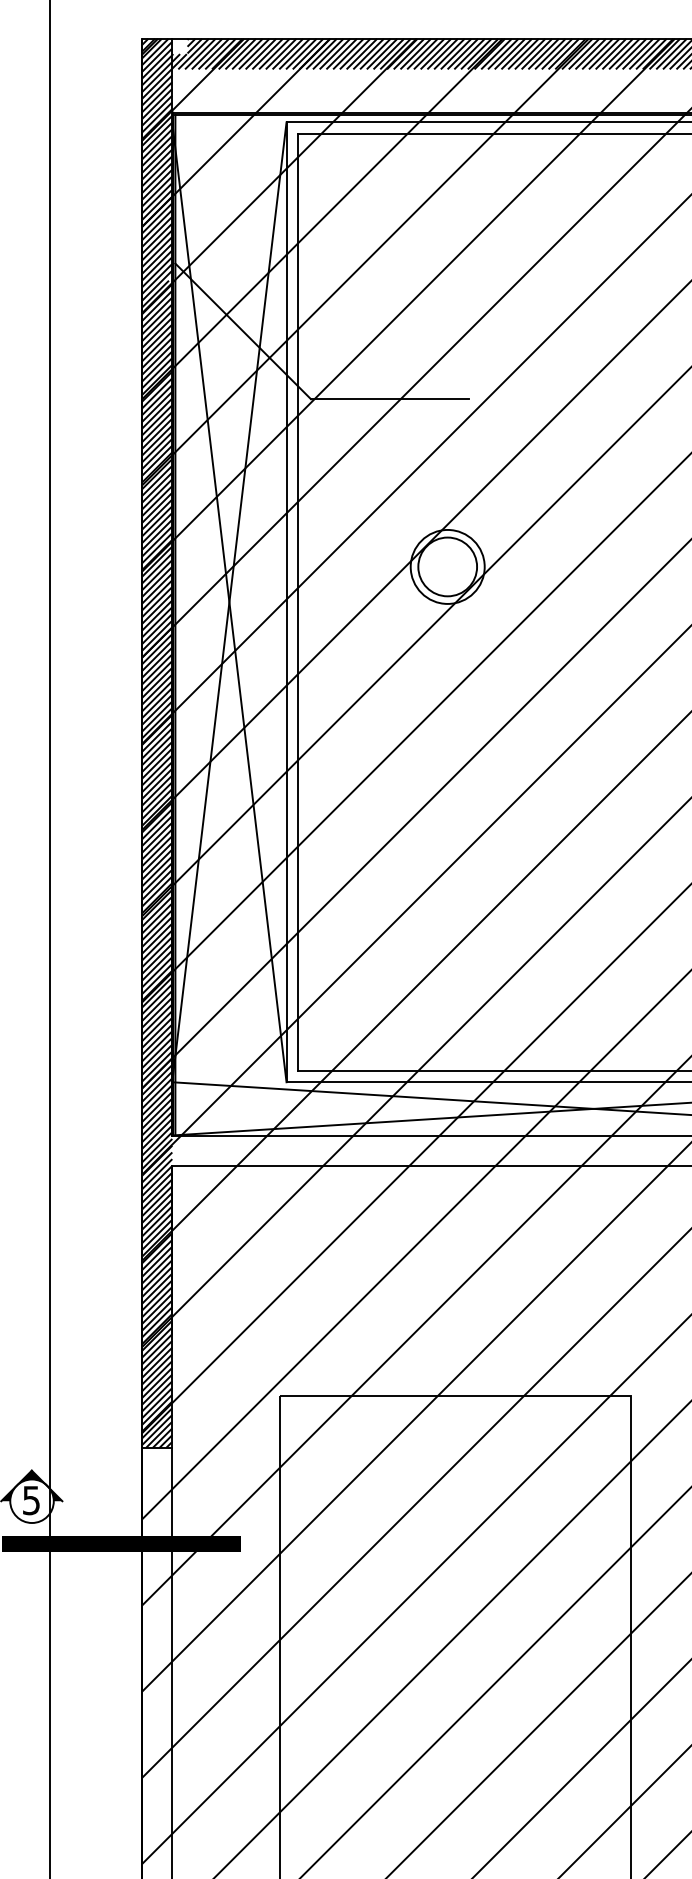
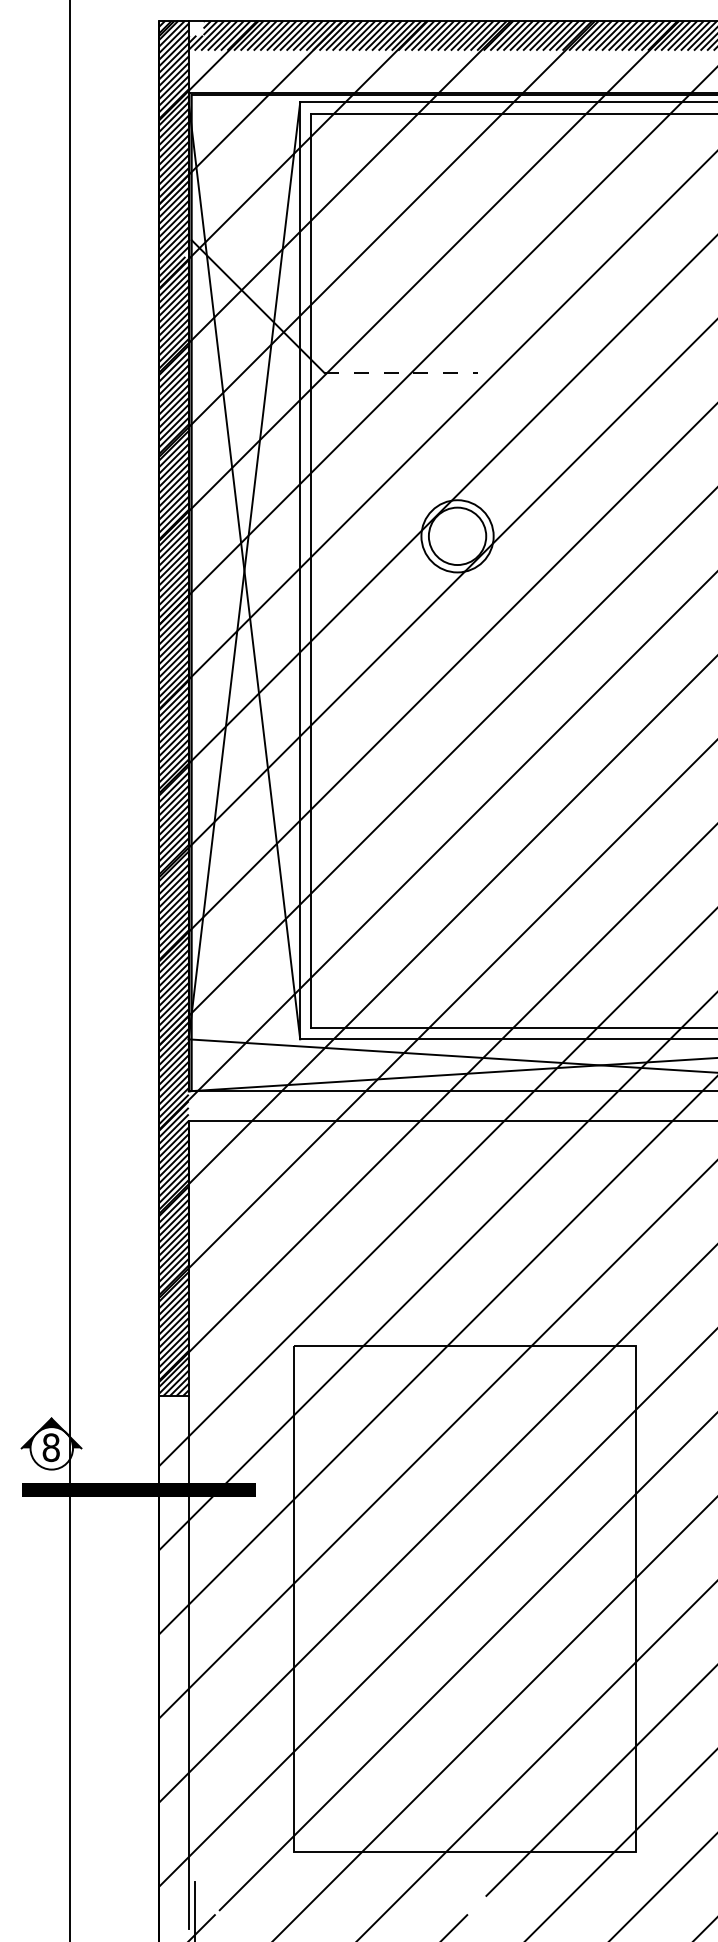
line: (390, 399) -> (401, 372), solid -> dashed
text: (30, 1500) -> (50, 1447), 5 -> 8

